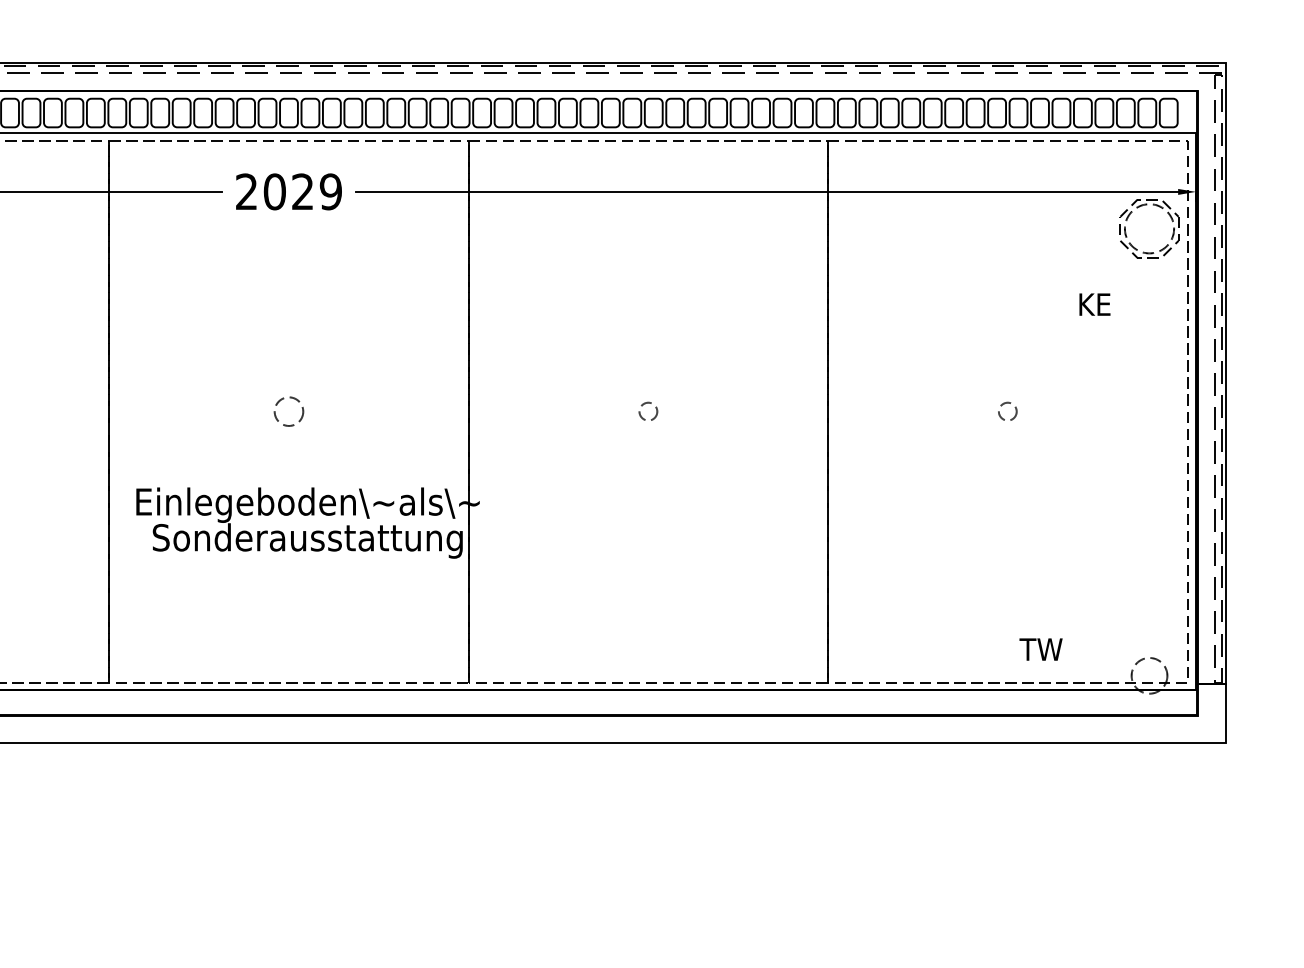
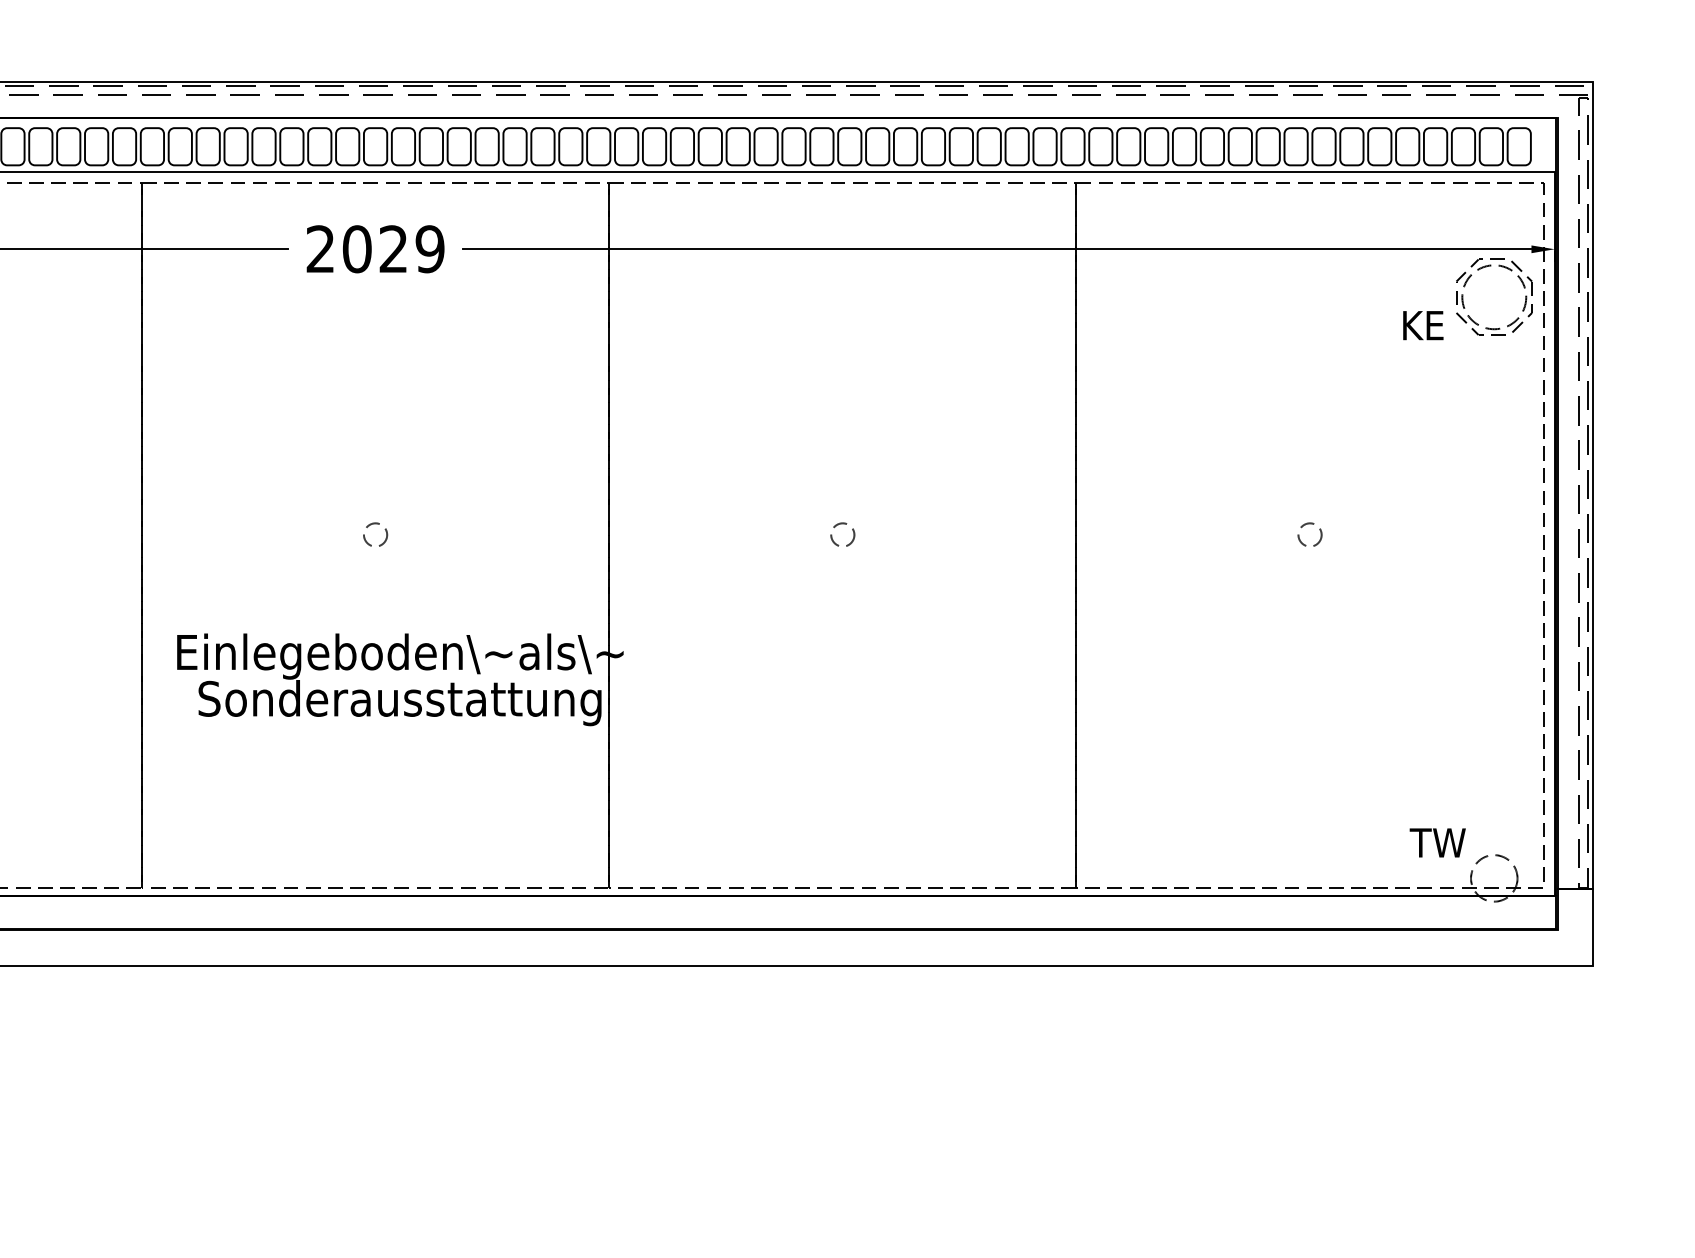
text: (1094, 304) -> (1422, 325), moved
circle: (288, 411) -> (374, 534), size x0.62
text: (1040, 649) -> (1437, 842), moved

